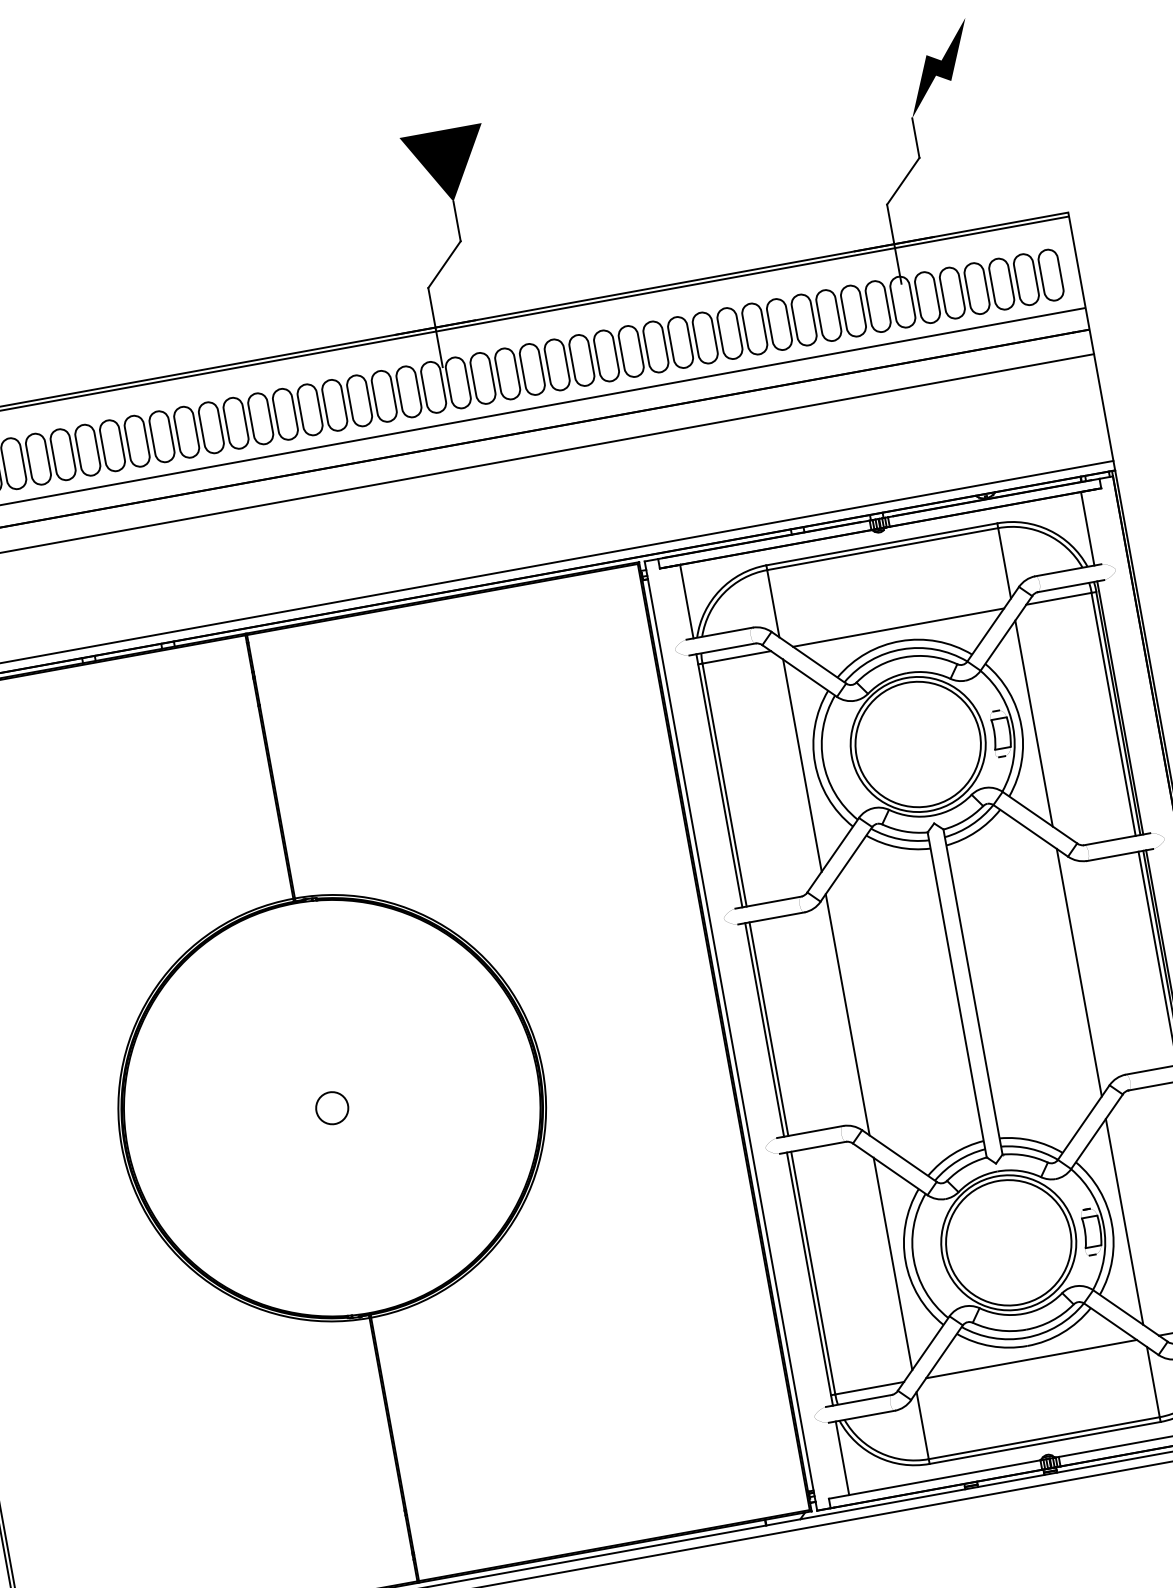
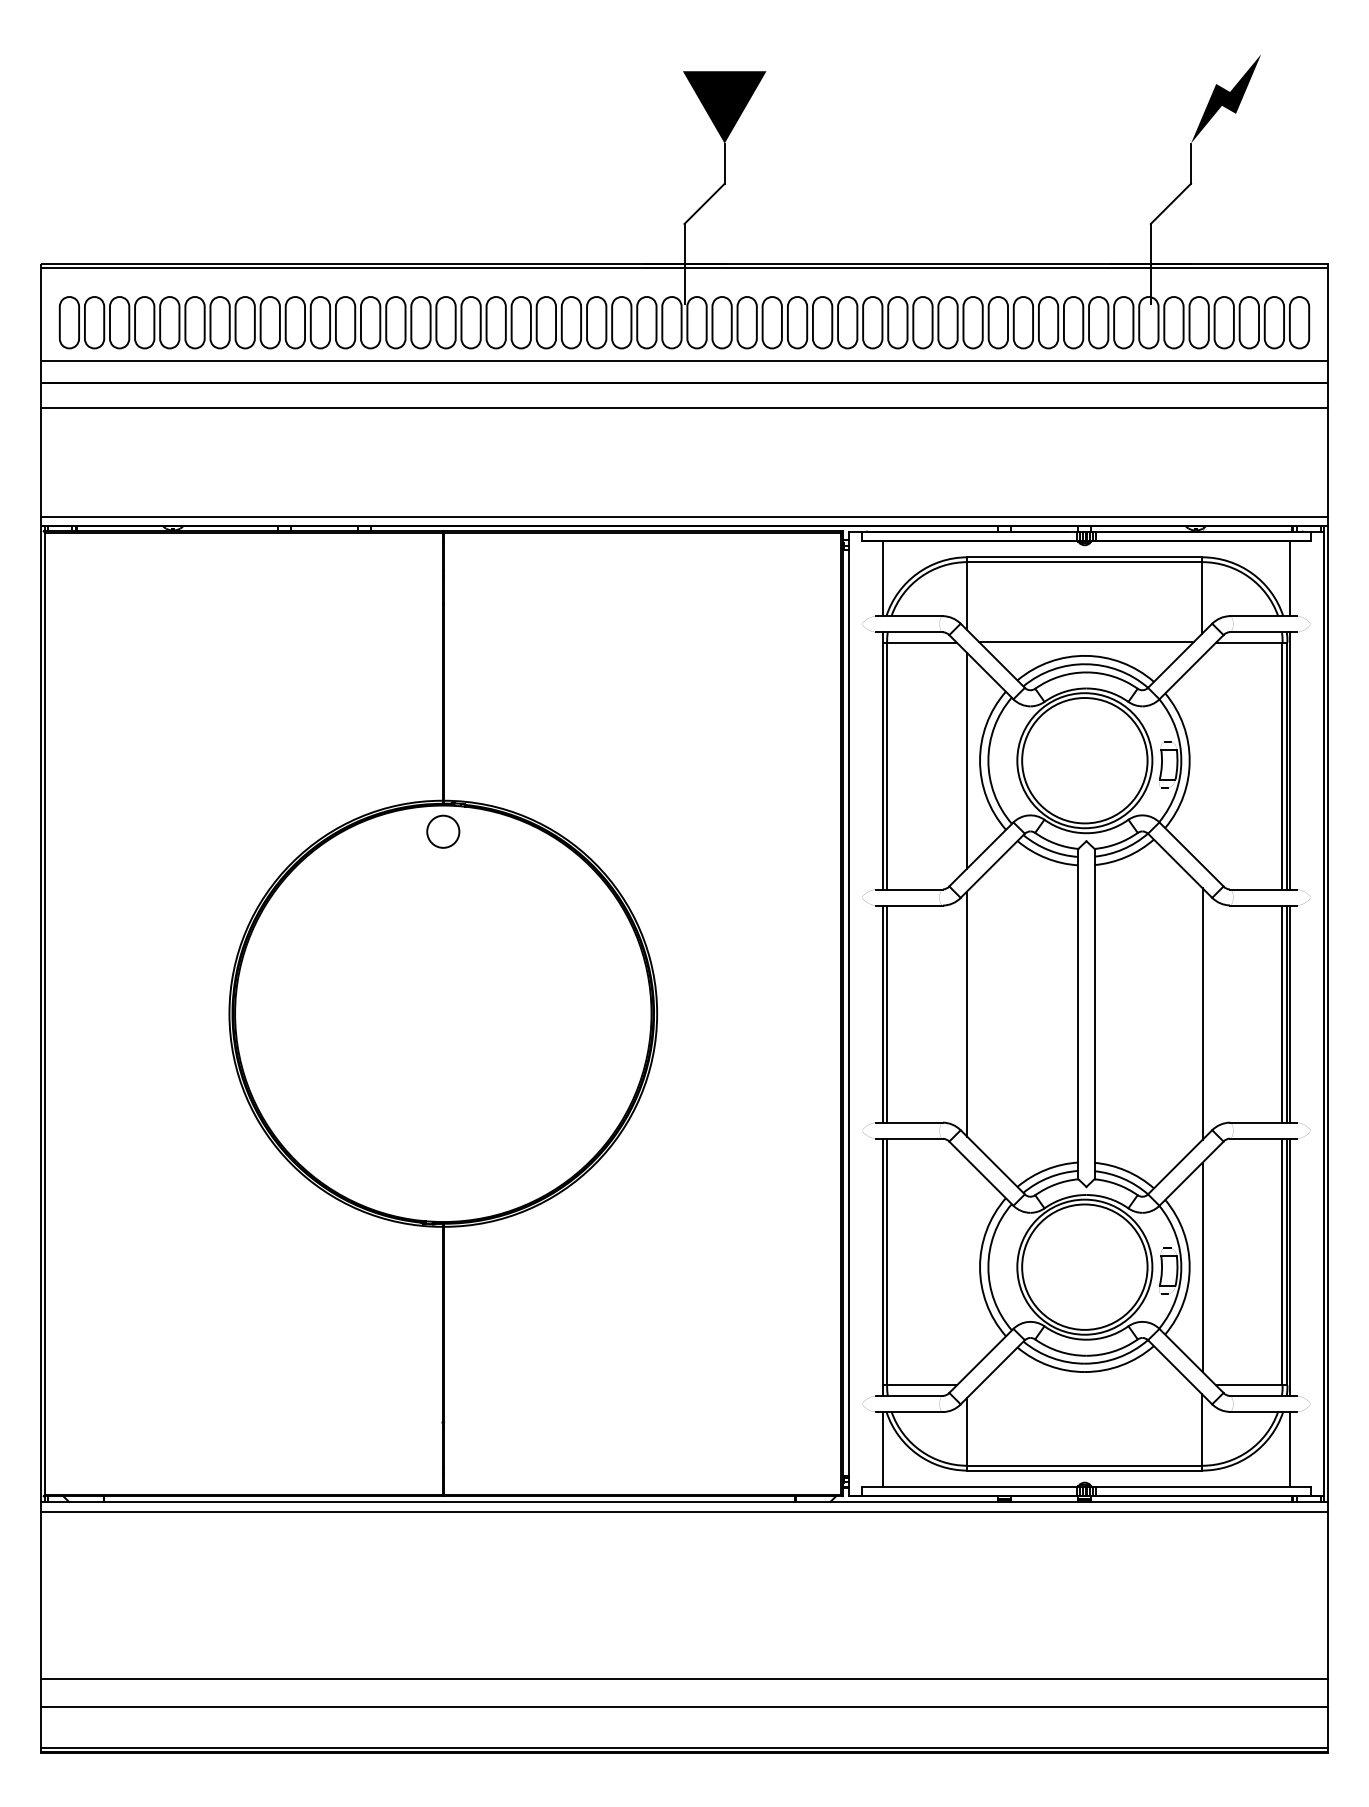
line: (1033, 723) -> (1202, 760), removed
circle: (332, 1107) -> (443, 831), moved
line: (893, 1264) -> (967, 1267), removed
line: (1031, 1358) -> (1086, 1385), removed

